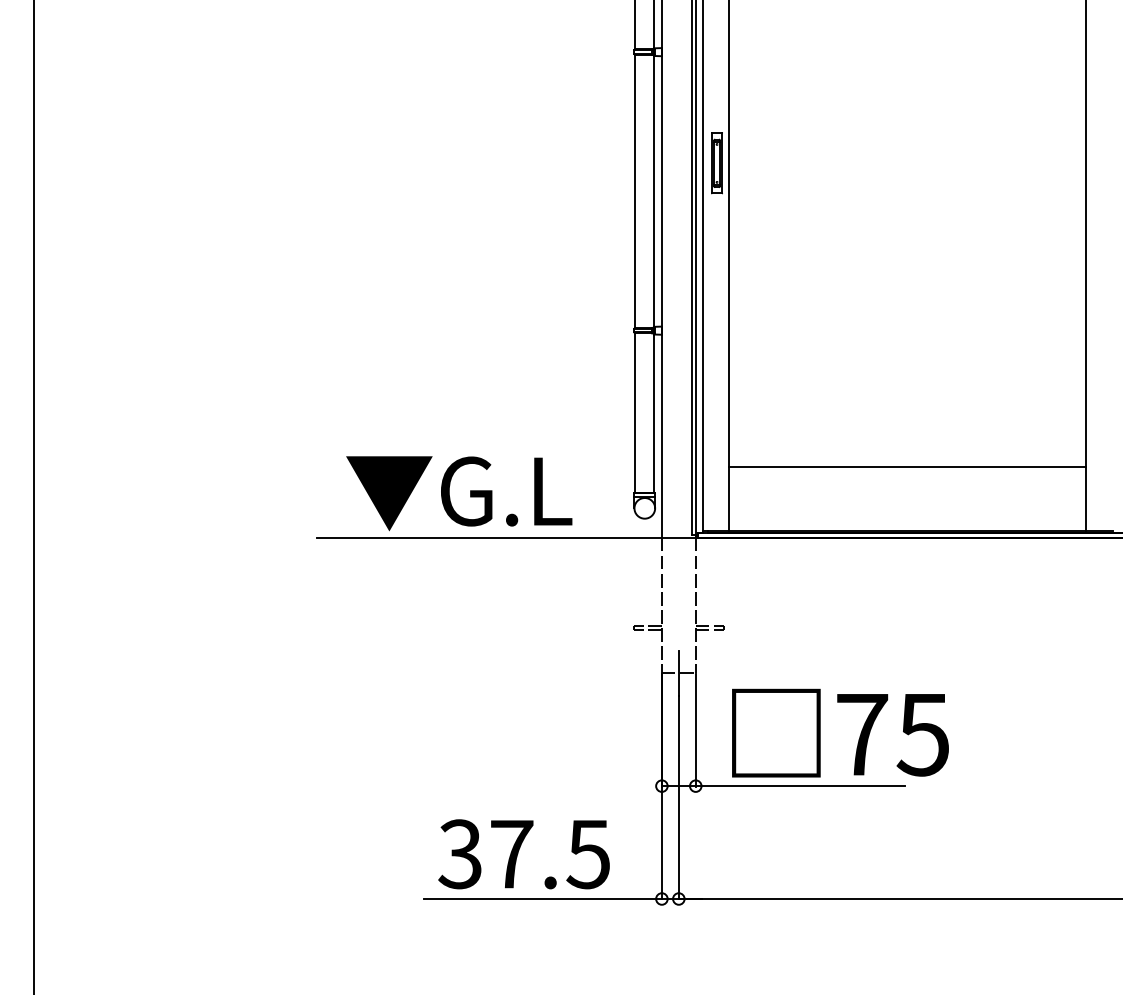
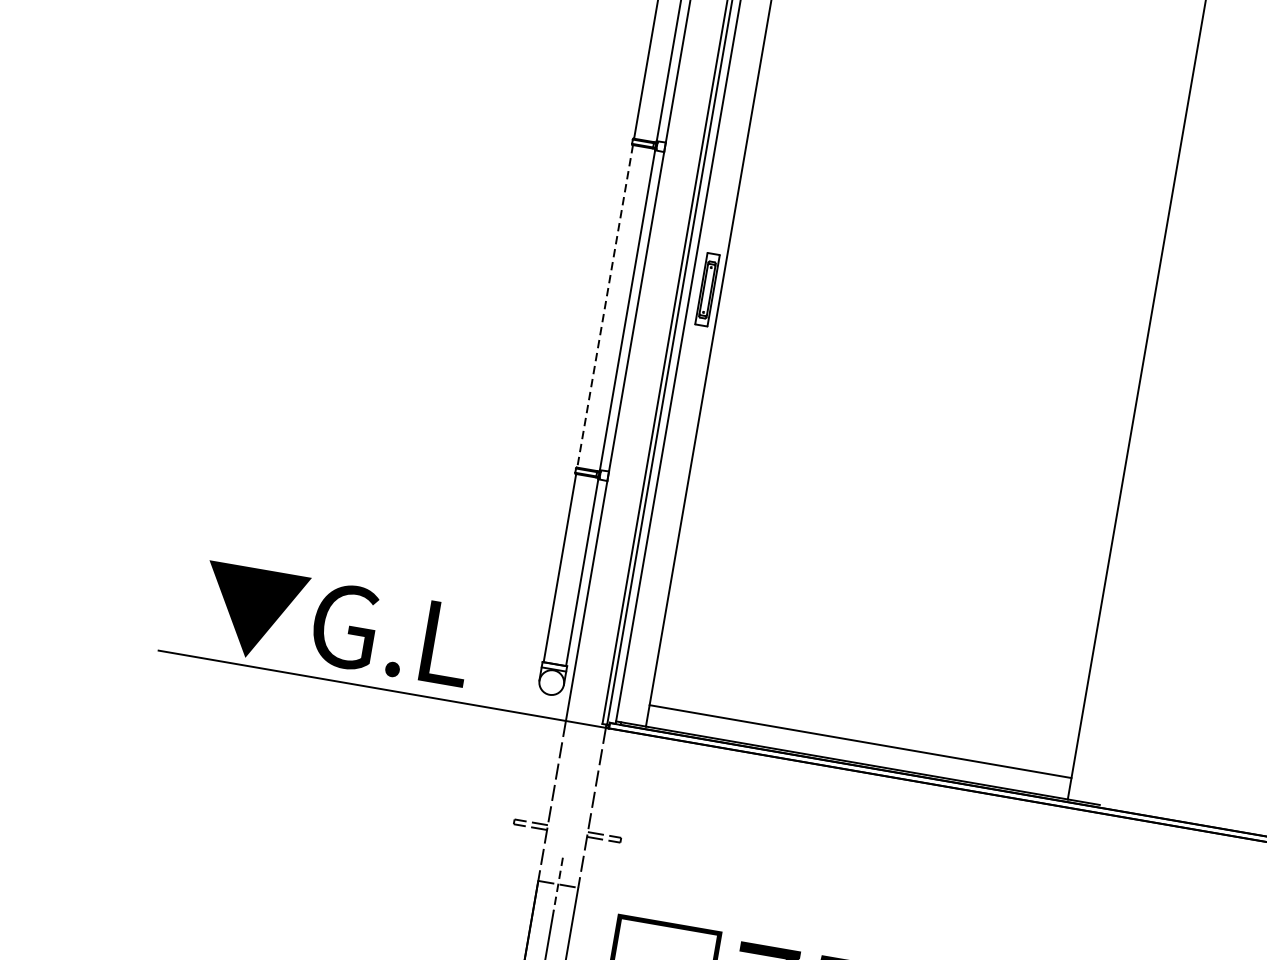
line: (635, 191) -> (605, 306), solid -> dashed
line: (906, 467) -> (859, 742), moved
line: (678, 673) -> (557, 884), solid -> dashed

